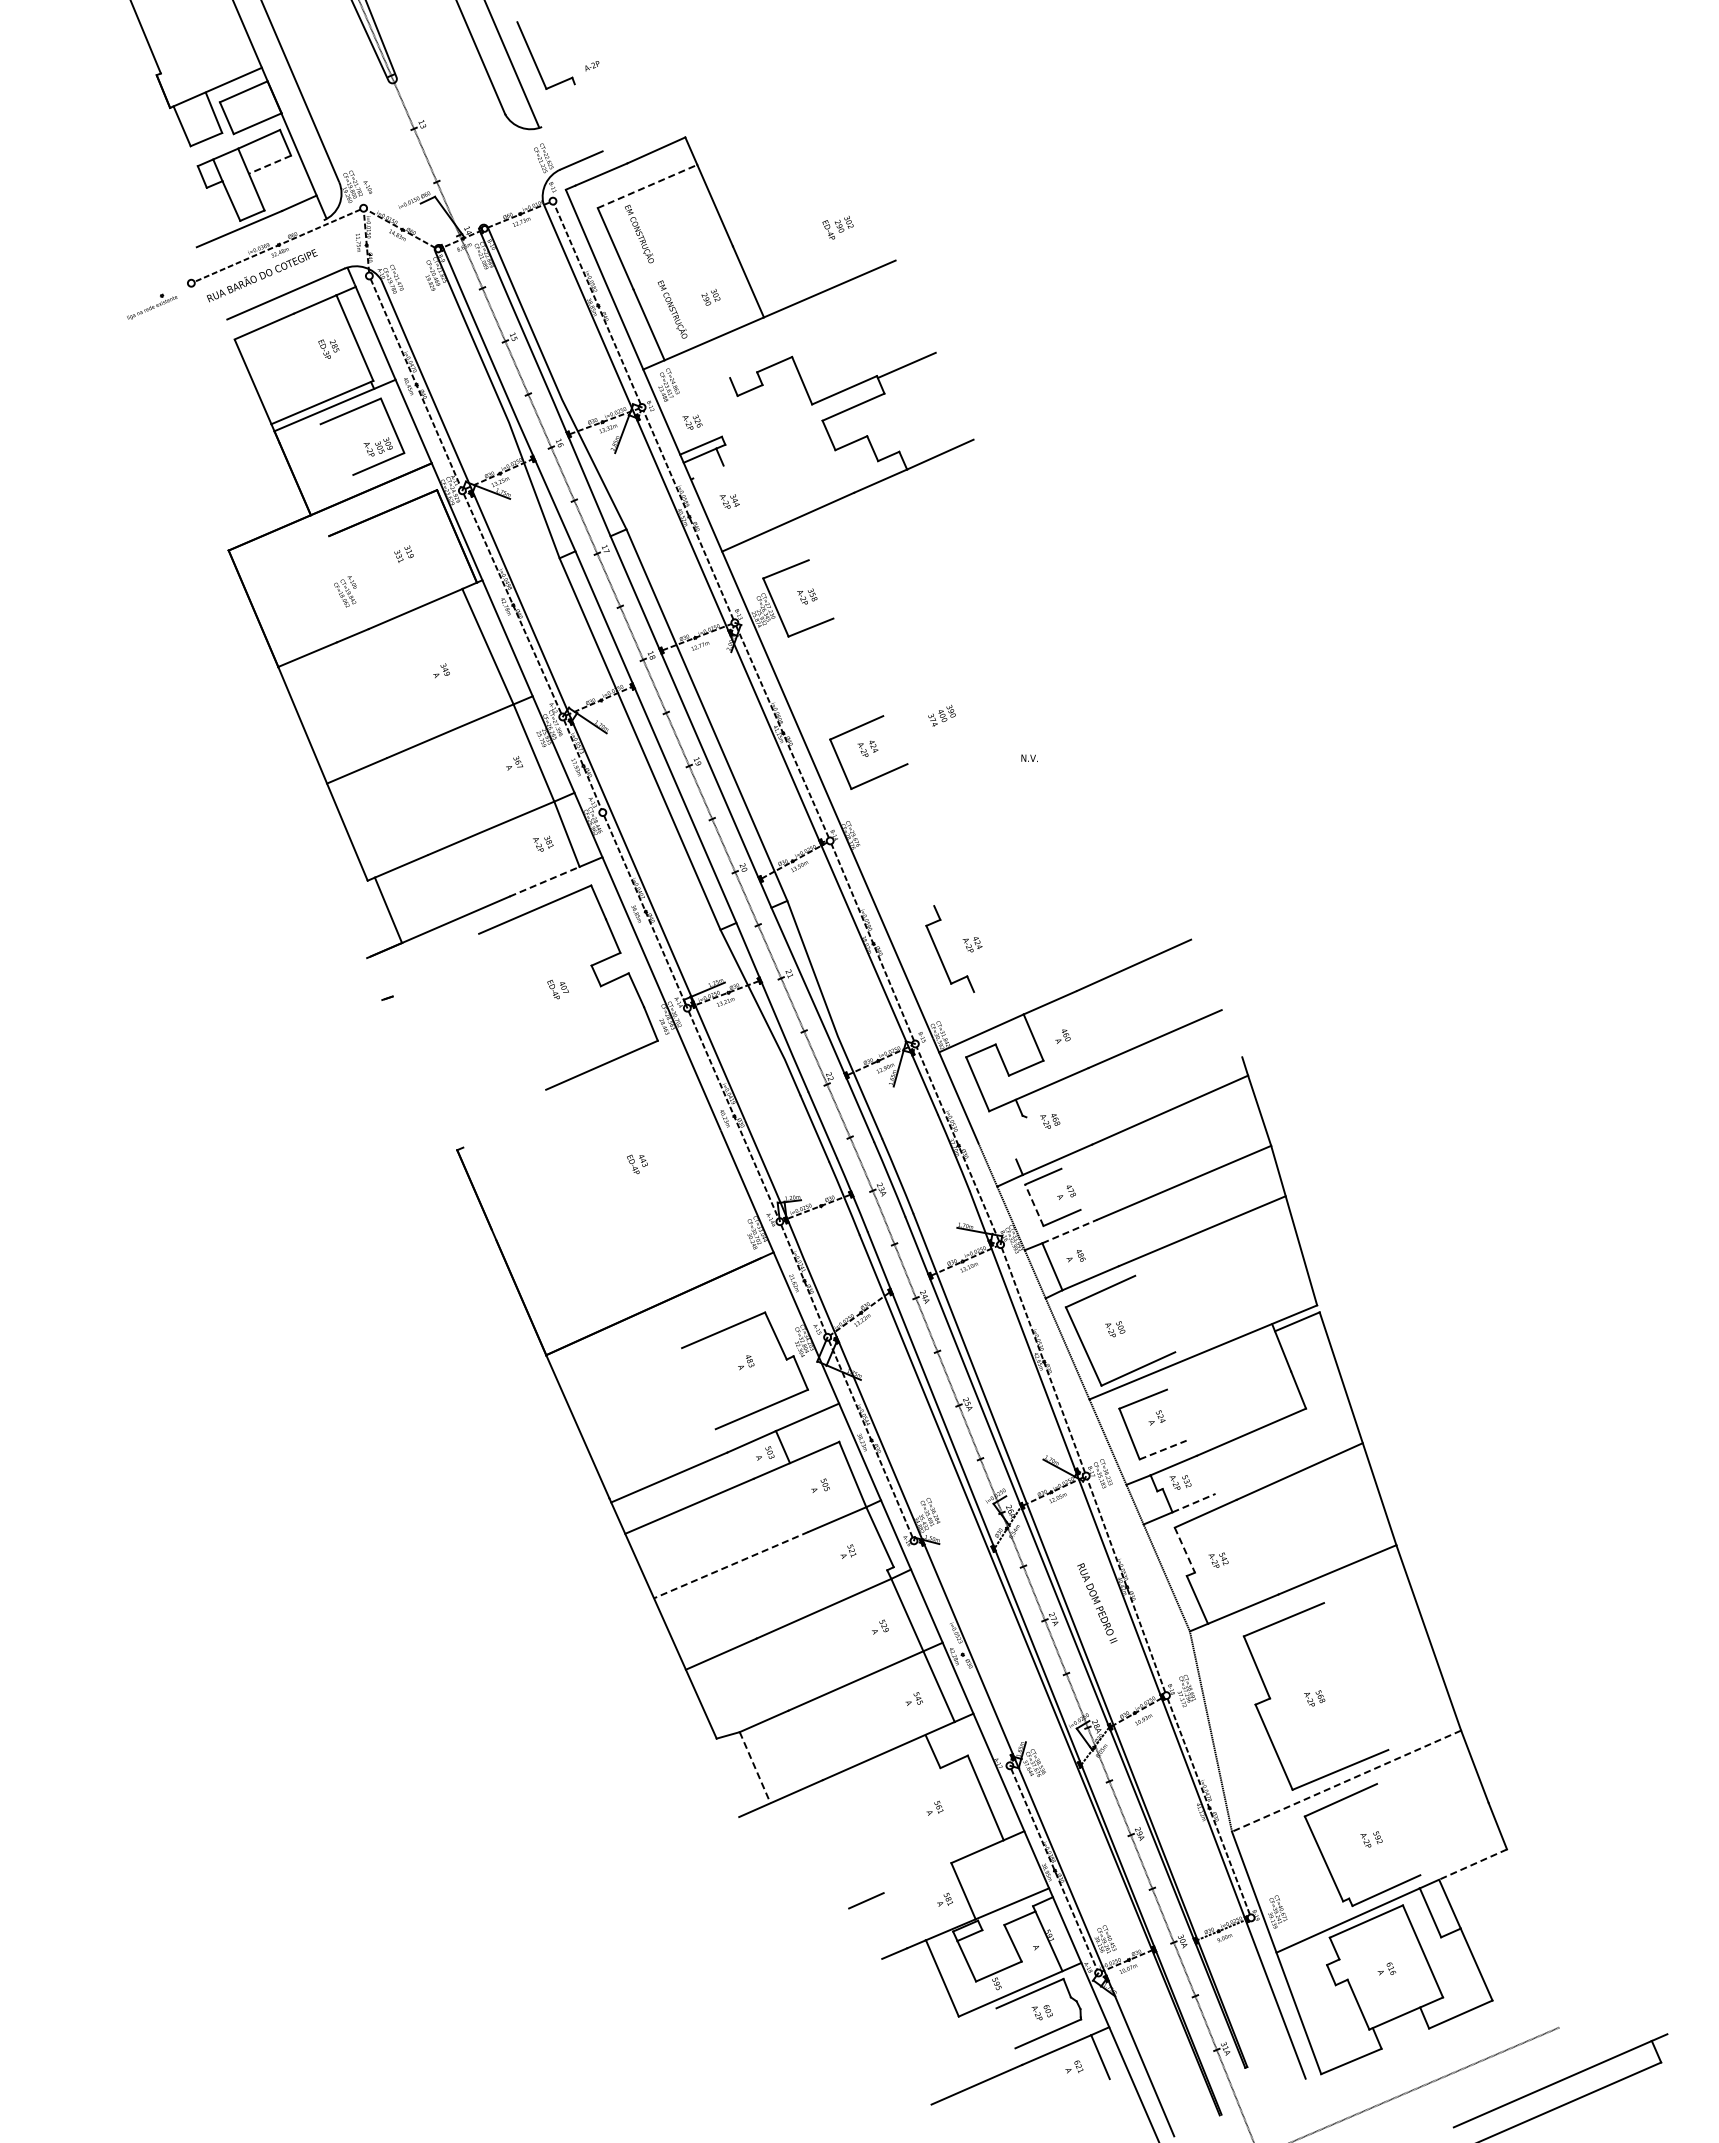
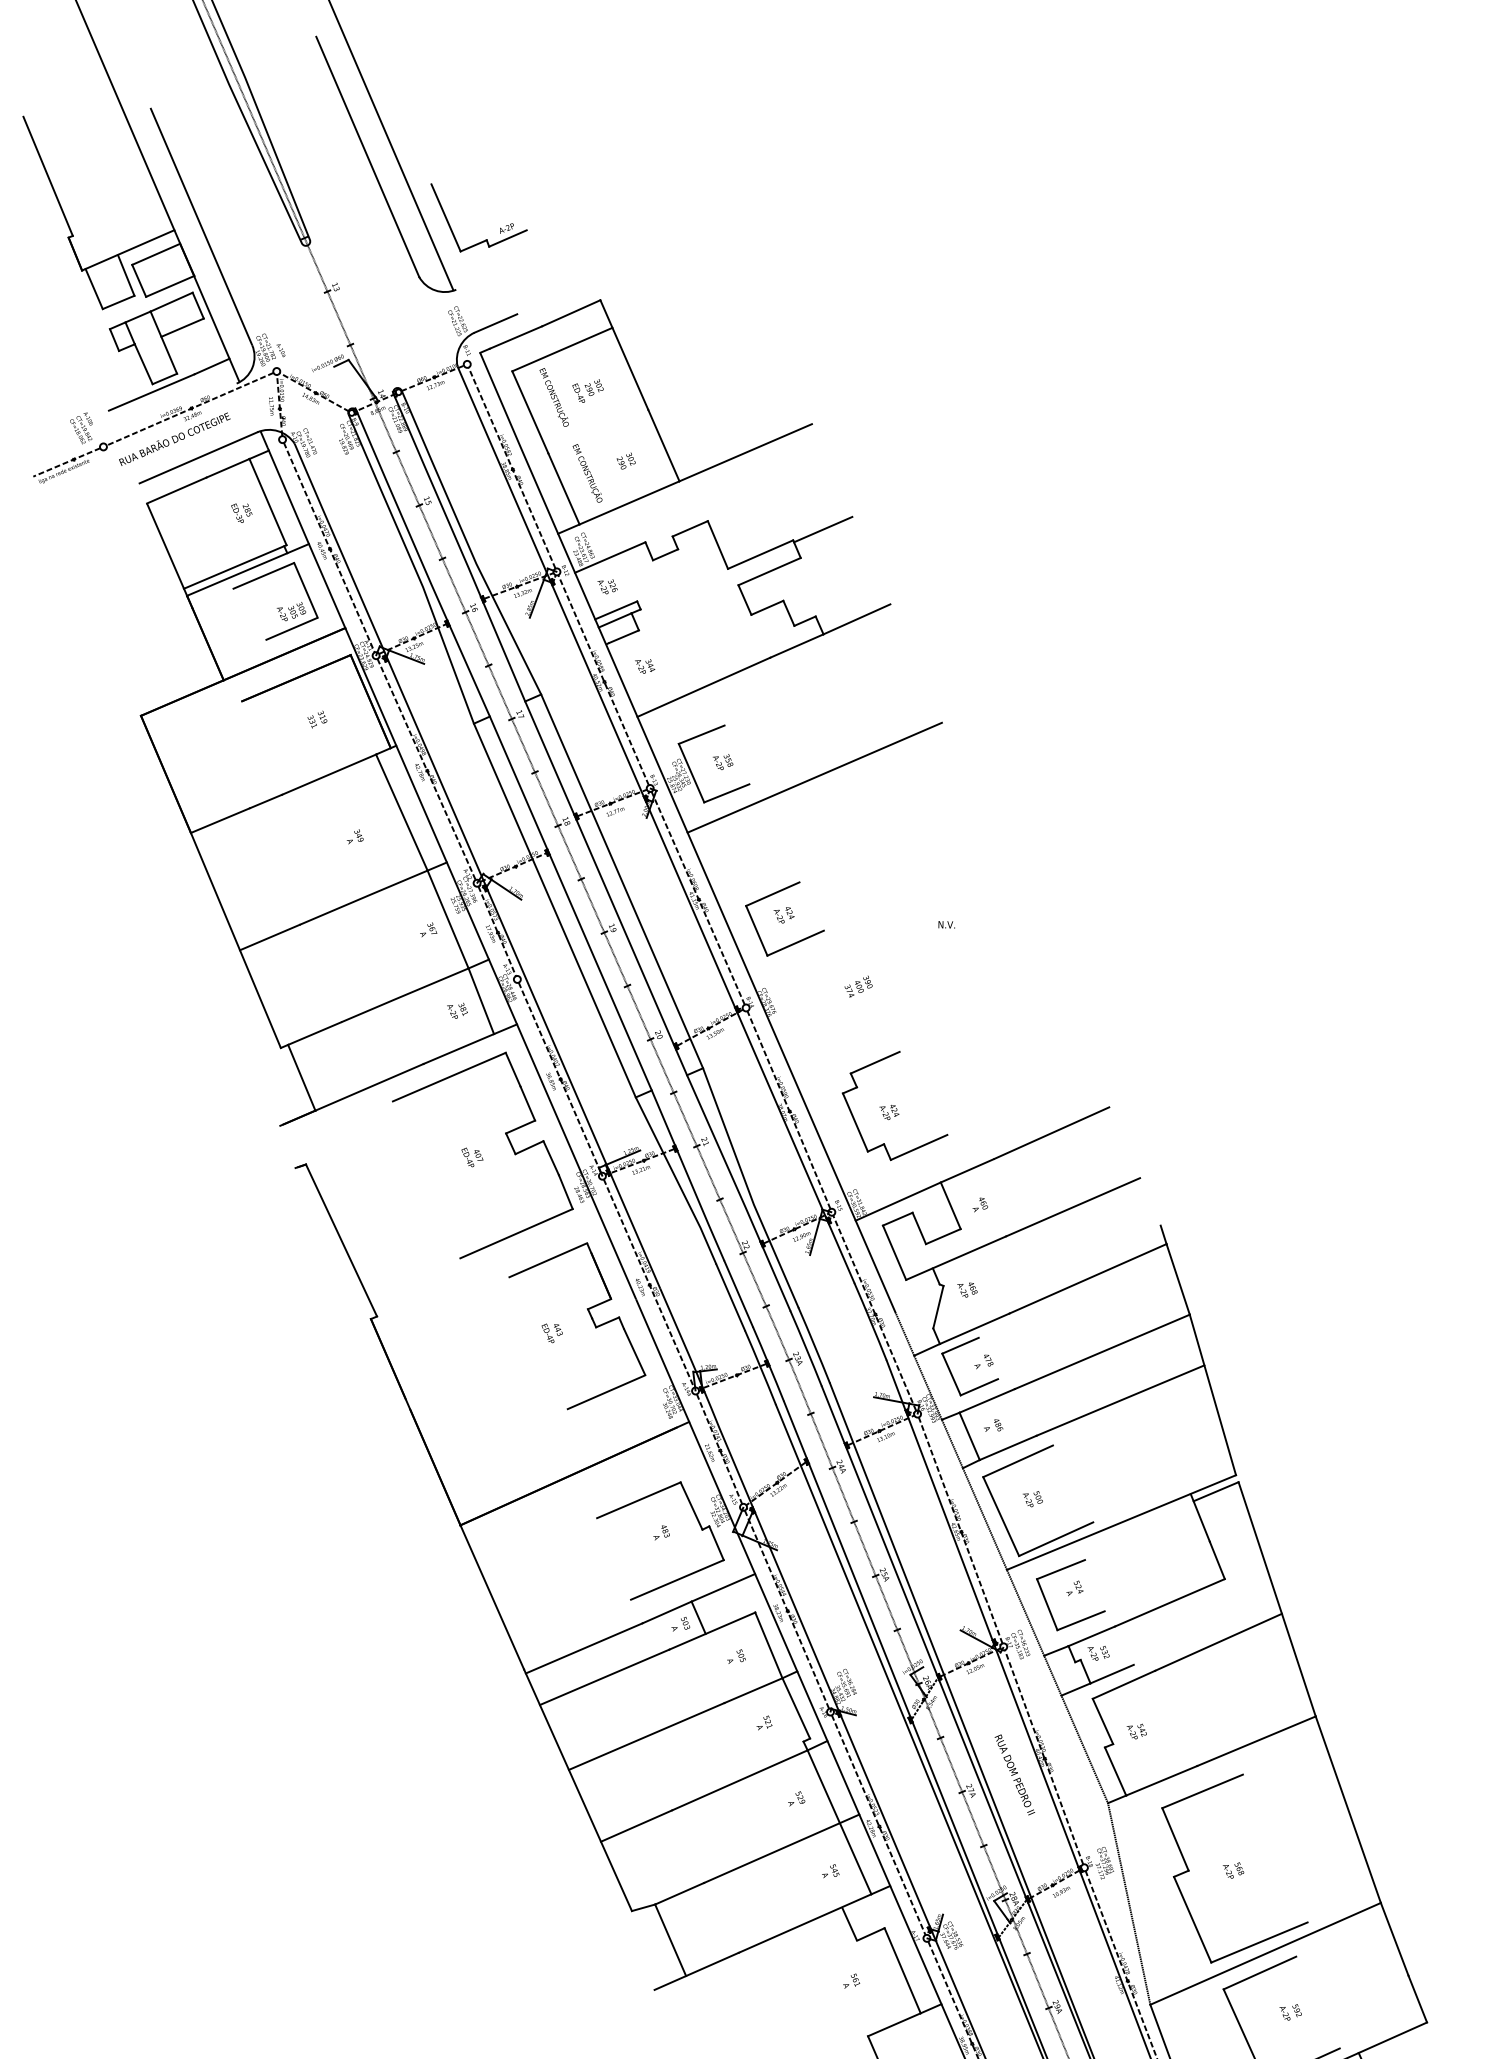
line: (593, 75) -> (508, 237), added
line: (270, 164) -> (183, 327), dashed -> solid
line: (647, 186) -> (562, 349), dashed -> solid
text: (837, 227) -> (587, 390), moved
line: (154, 298) -> (66, 462), added
line: (695, 393) -> (610, 557), added
line: (708, 471) -> (623, 636), added
text: (345, 591) -> (81, 428), moved
line: (898, 611) -> (814, 777), added
text: (941, 715) -> (858, 986), moved
line: (545, 881) -> (459, 1048), dashed -> solid
line: (958, 895) -> (875, 1062), added
line: (1002, 979) -> (919, 1147), added
line: (427, 1071) -> (341, 1239), added
line: (1021, 1138) -> (938, 1307), added
part: (675, 1148) -> (590, 1317), added
line: (1034, 1205) -> (951, 1374), dashed -> solid
line: (1069, 1231) -> (986, 1400), dashed -> solid
line: (1163, 1449) -> (1081, 1620), dashed -> solid
line: (1194, 1502) -> (1112, 1673), dashed -> solid
line: (1184, 1550) -> (1102, 1721), dashed -> solid
line: (730, 1565) -> (645, 1736), dashed -> solid
line: (961, 1653) -> (878, 1825), added
line: (755, 1767) -> (670, 1940), dashed -> solid
line: (1346, 1781) -> (1265, 1954), dashed -> solid
line: (1472, 1864) -> (1392, 2037), dashed -> solid

